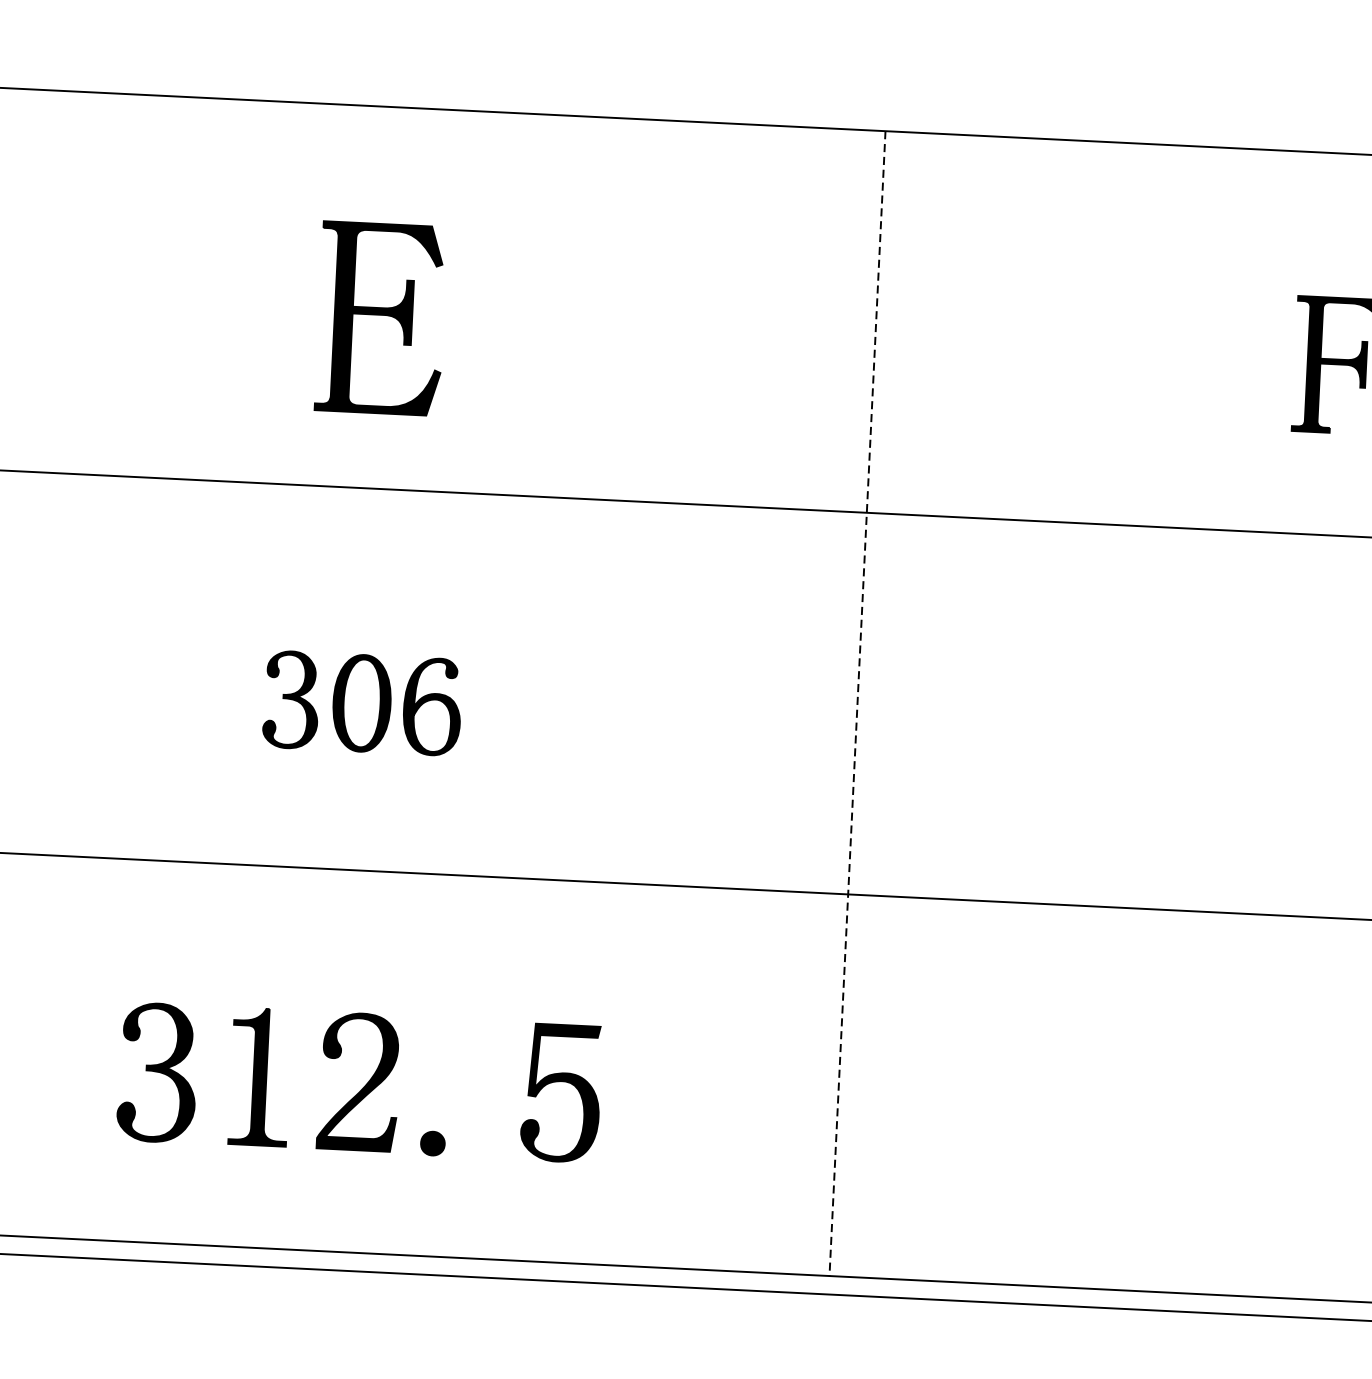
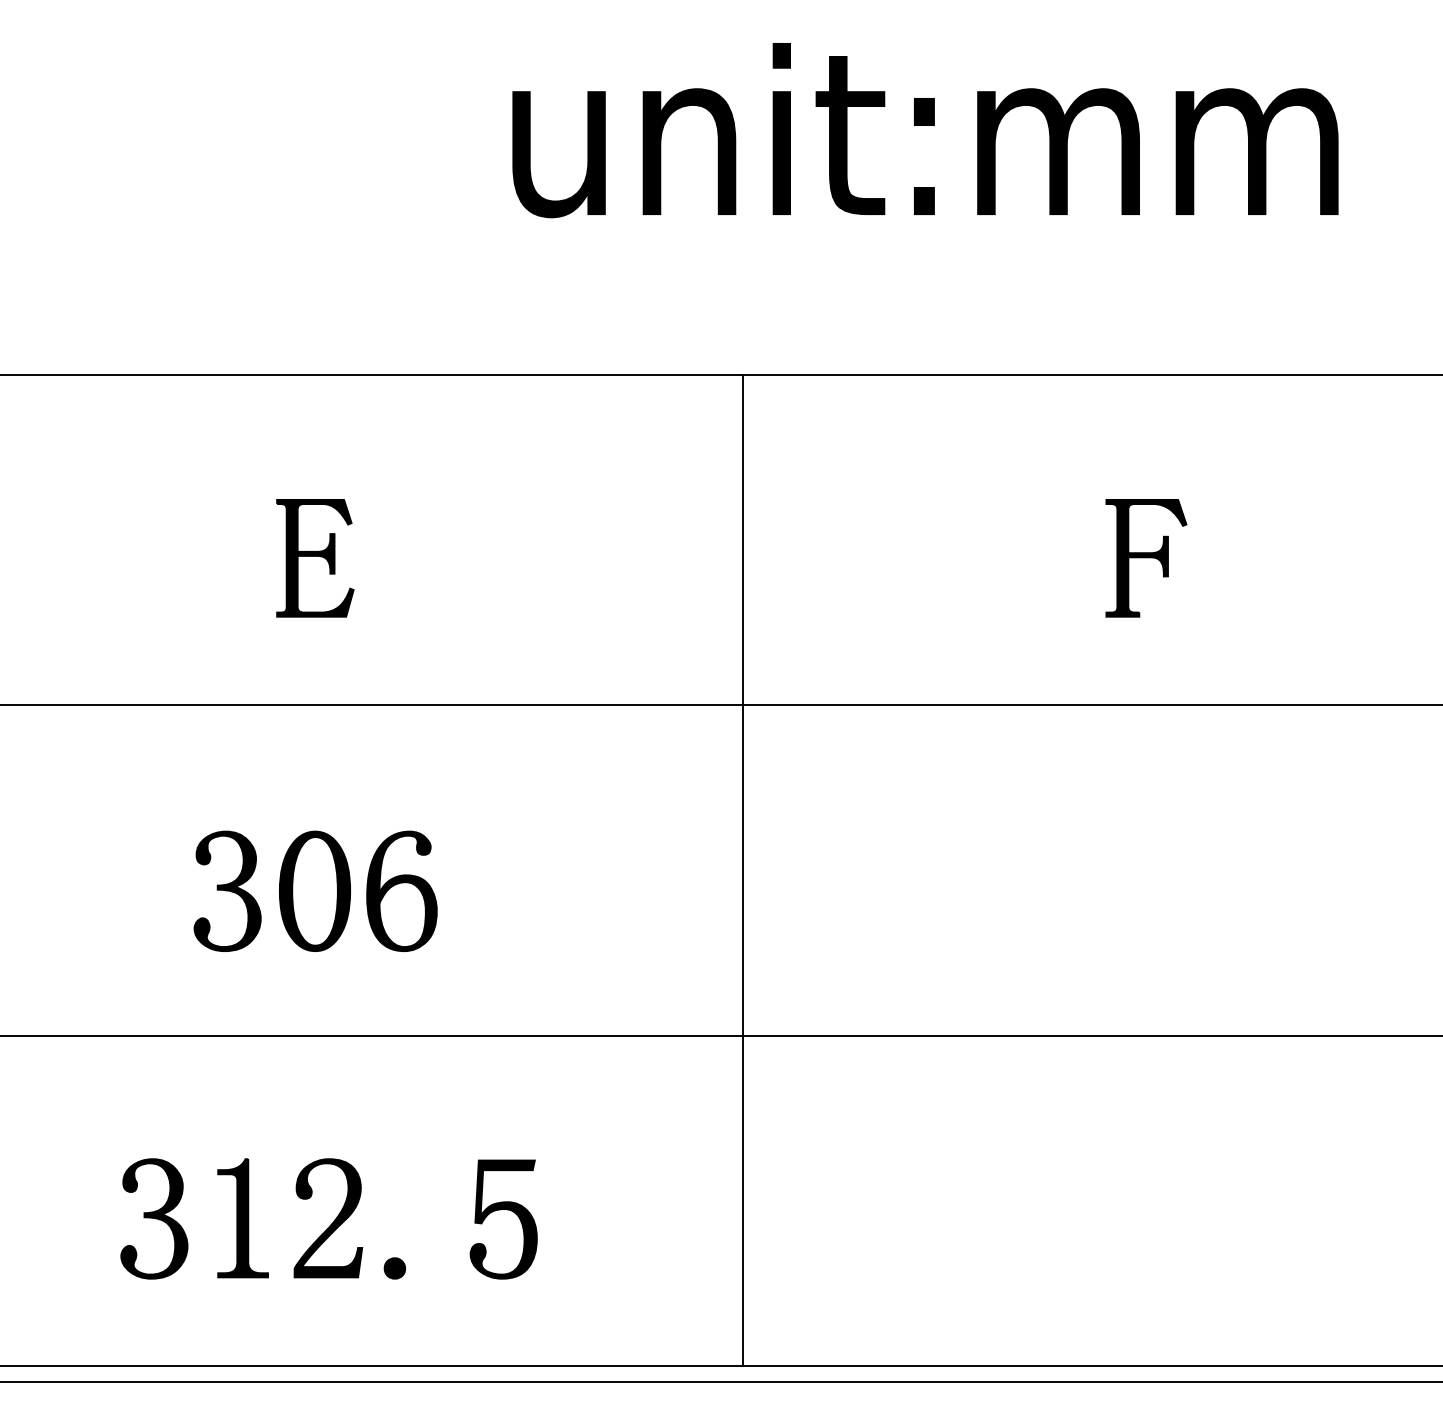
part: (381, 318) -> (315, 558), size x0.71
part: (362, 702) -> (315, 890), size x1.43
line: (858, 703) -> (743, 870), dashed -> solid

